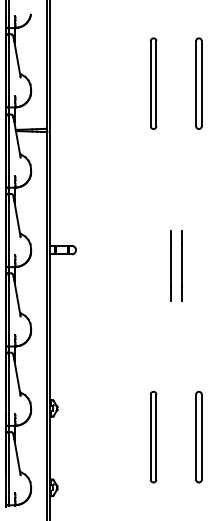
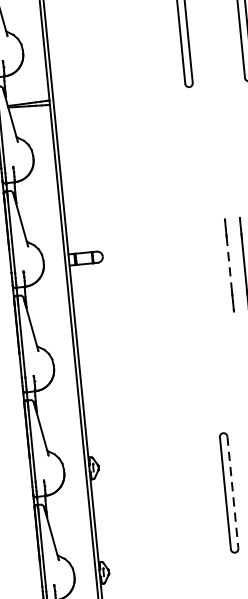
line: (170, 266) -> (229, 266), solid -> dashed
line: (156, 437) -> (233, 493), solid -> dashed

